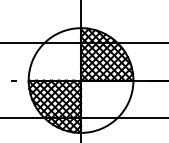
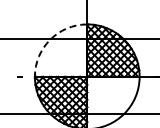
arc: (44, 43) -> (50, 39), solid -> dashed

